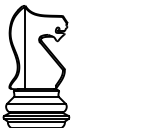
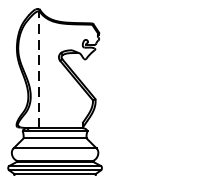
line: (25, 48) -> (39, 69), solid -> dashed

